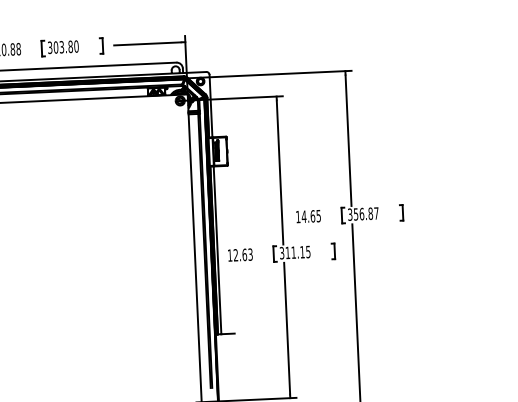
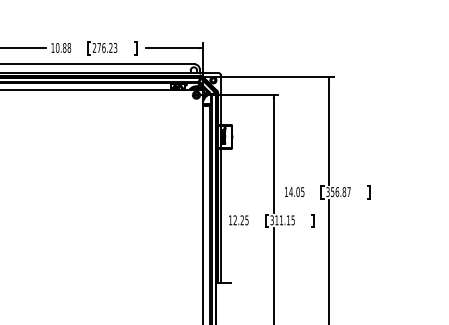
text: (62, 46) -> (104, 47), 303.80 -> 276.23
text: (312, 215) -> (297, 191), 14.65 -> 14.05
text: (247, 254) -> (244, 220), 12.63 -> 12.25

